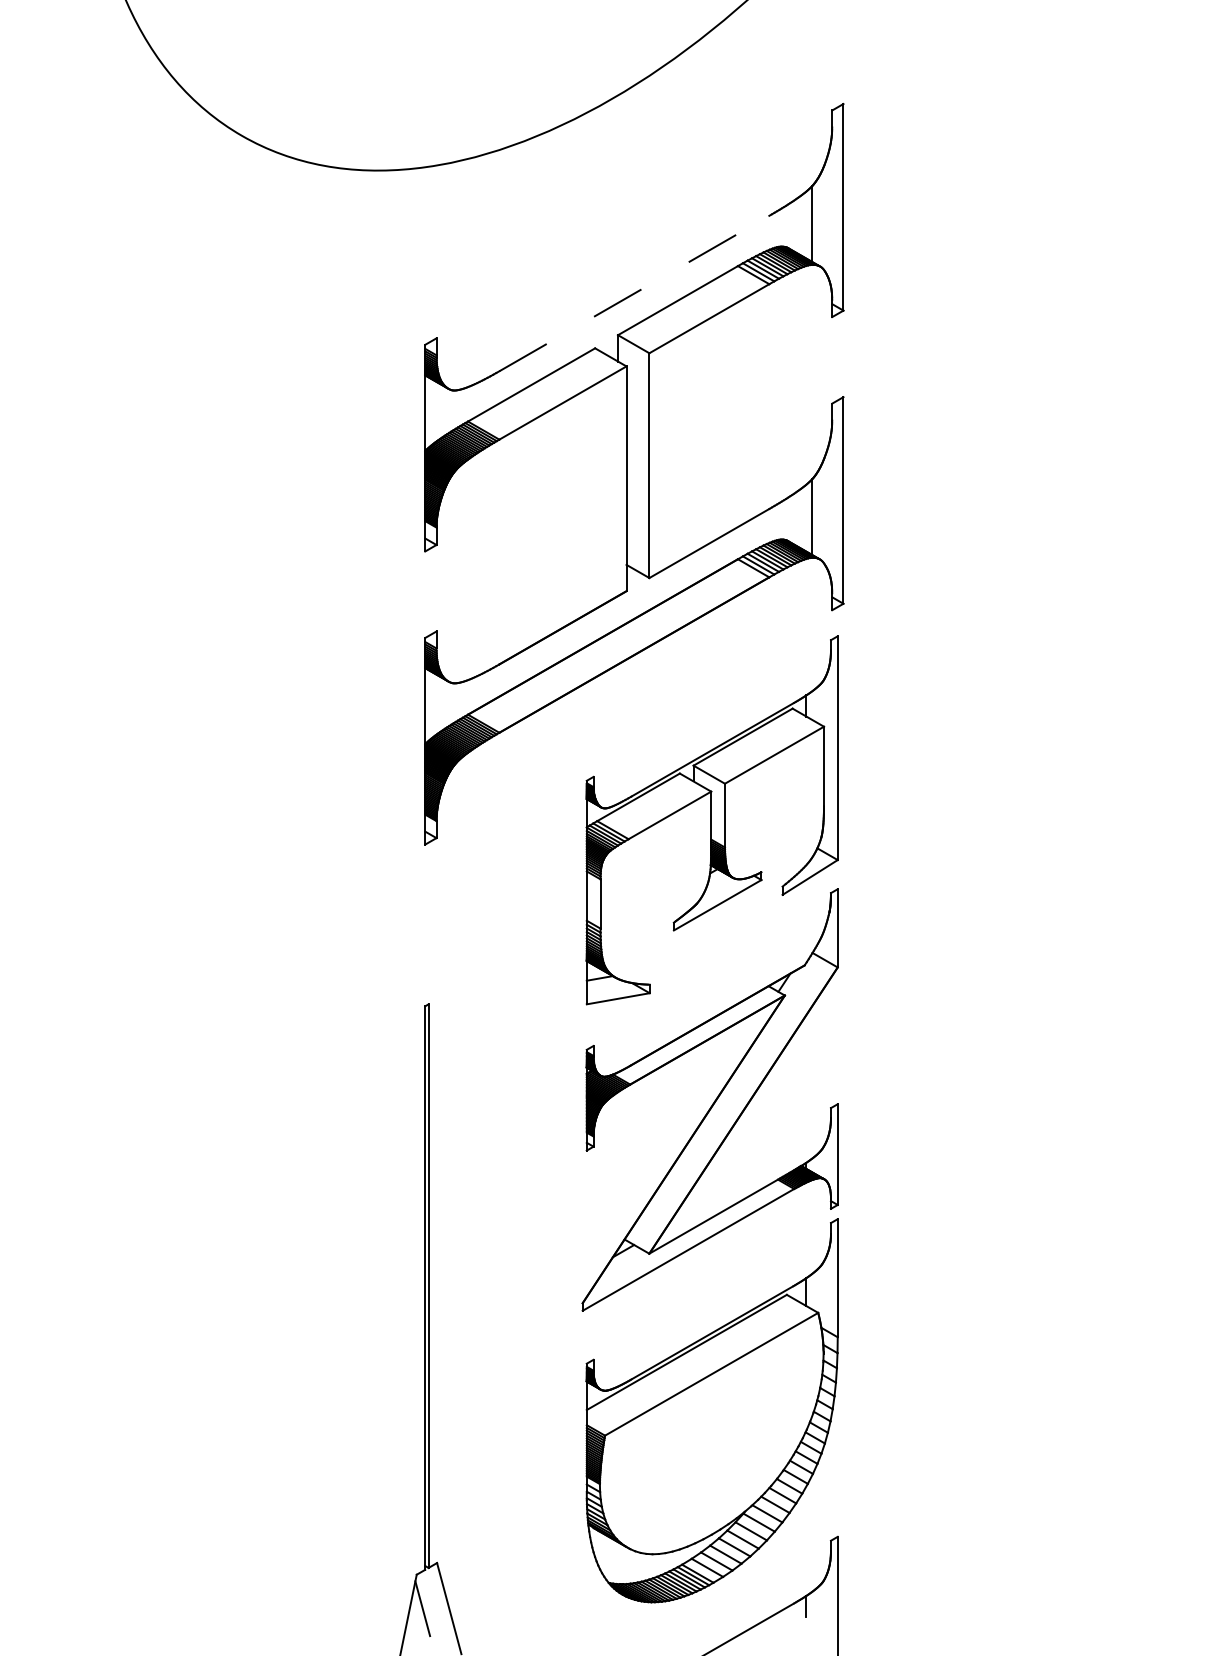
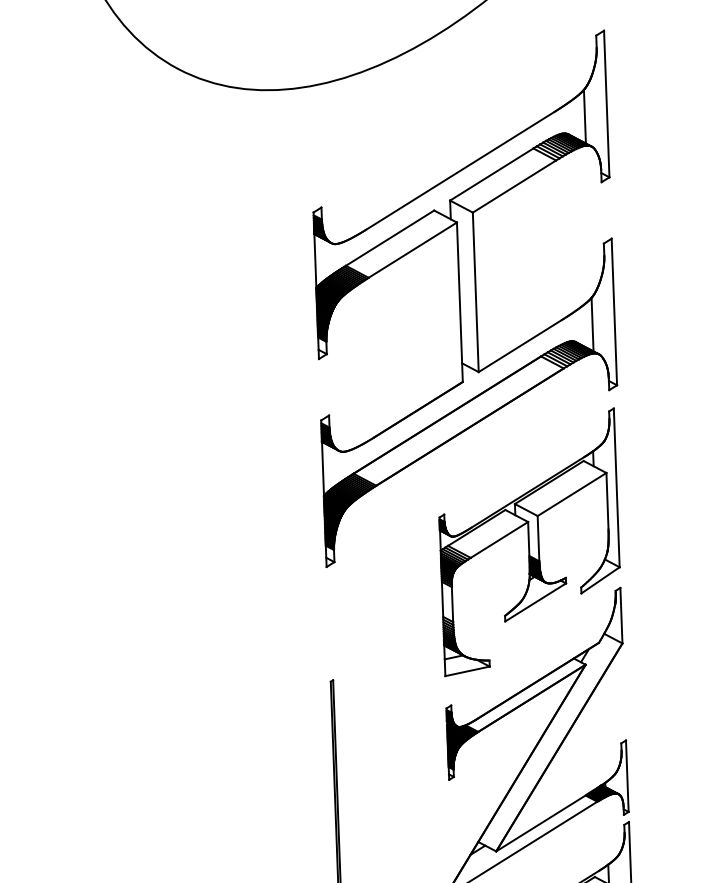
line: (634, 293) -> (460, 170), dashed -> solid

